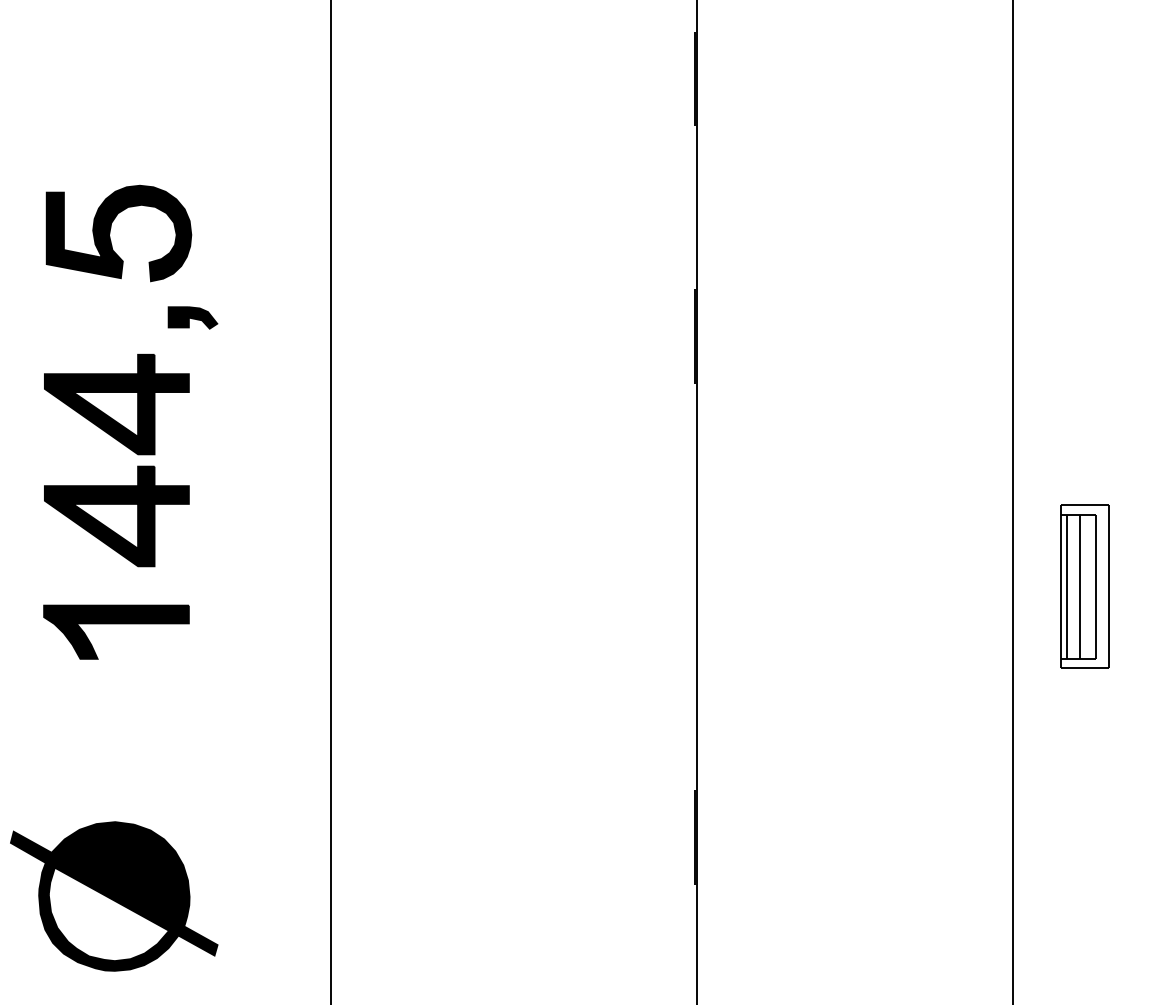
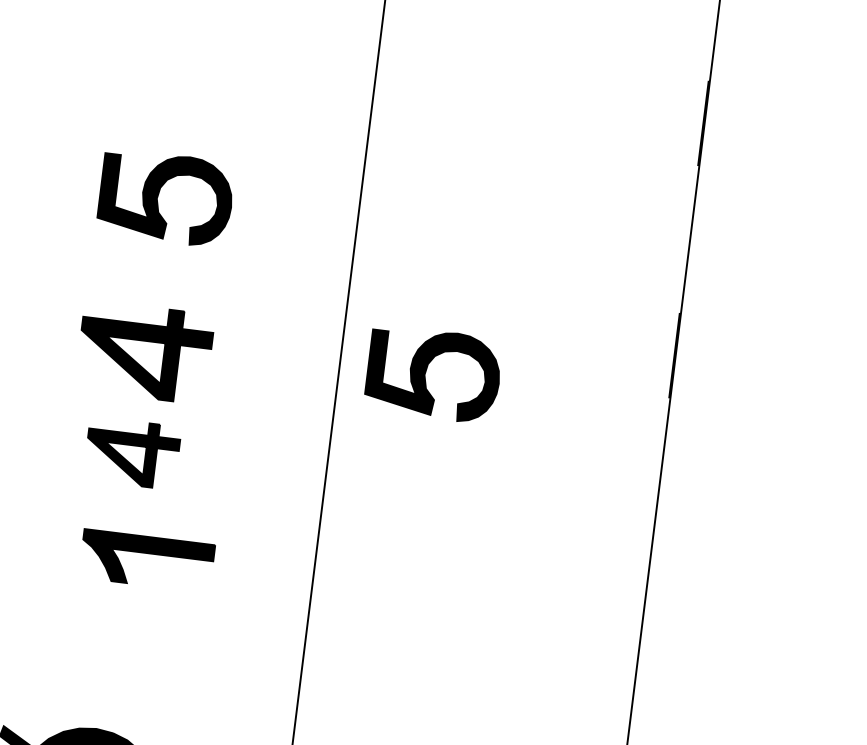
part: (192, 317) -> (222, 282), removed
part: (426, 389) -> (426, 373), added
part: (116, 516) -> (131, 453), size x0.7
part: (116, 624) -> (147, 554), moved

